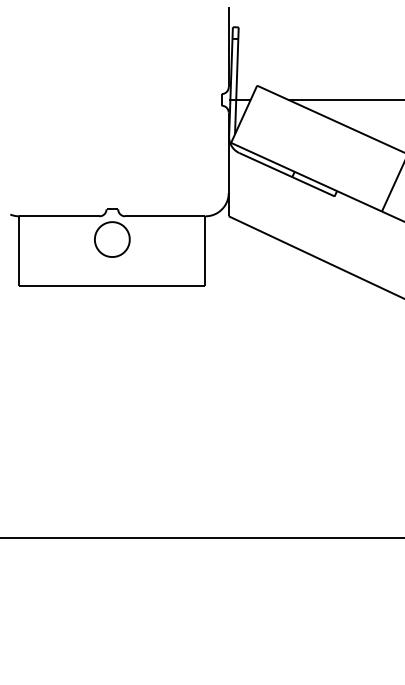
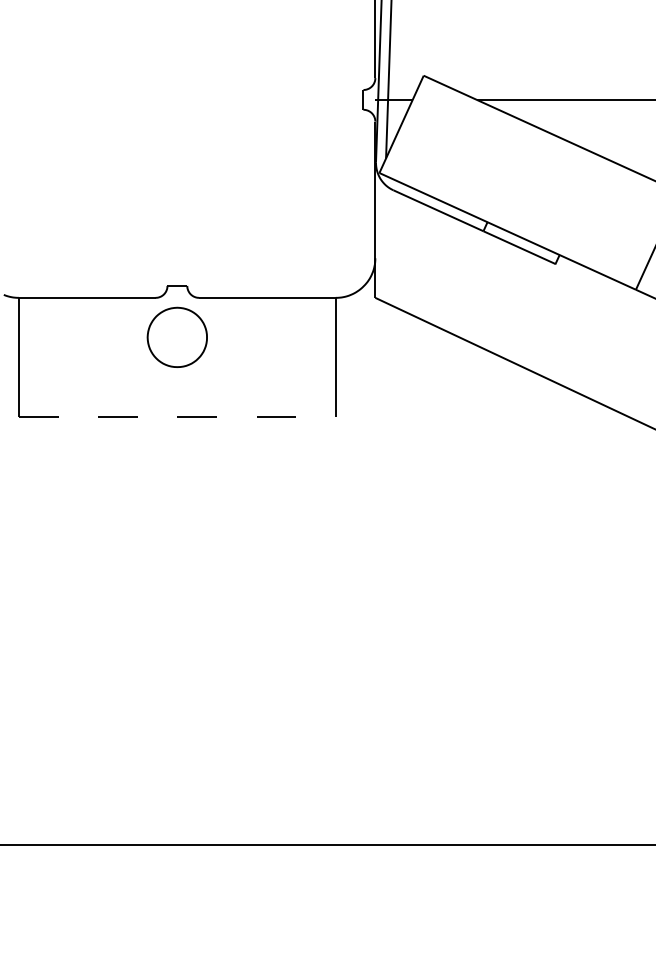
line: (112, 286) -> (177, 417), solid -> dashed

